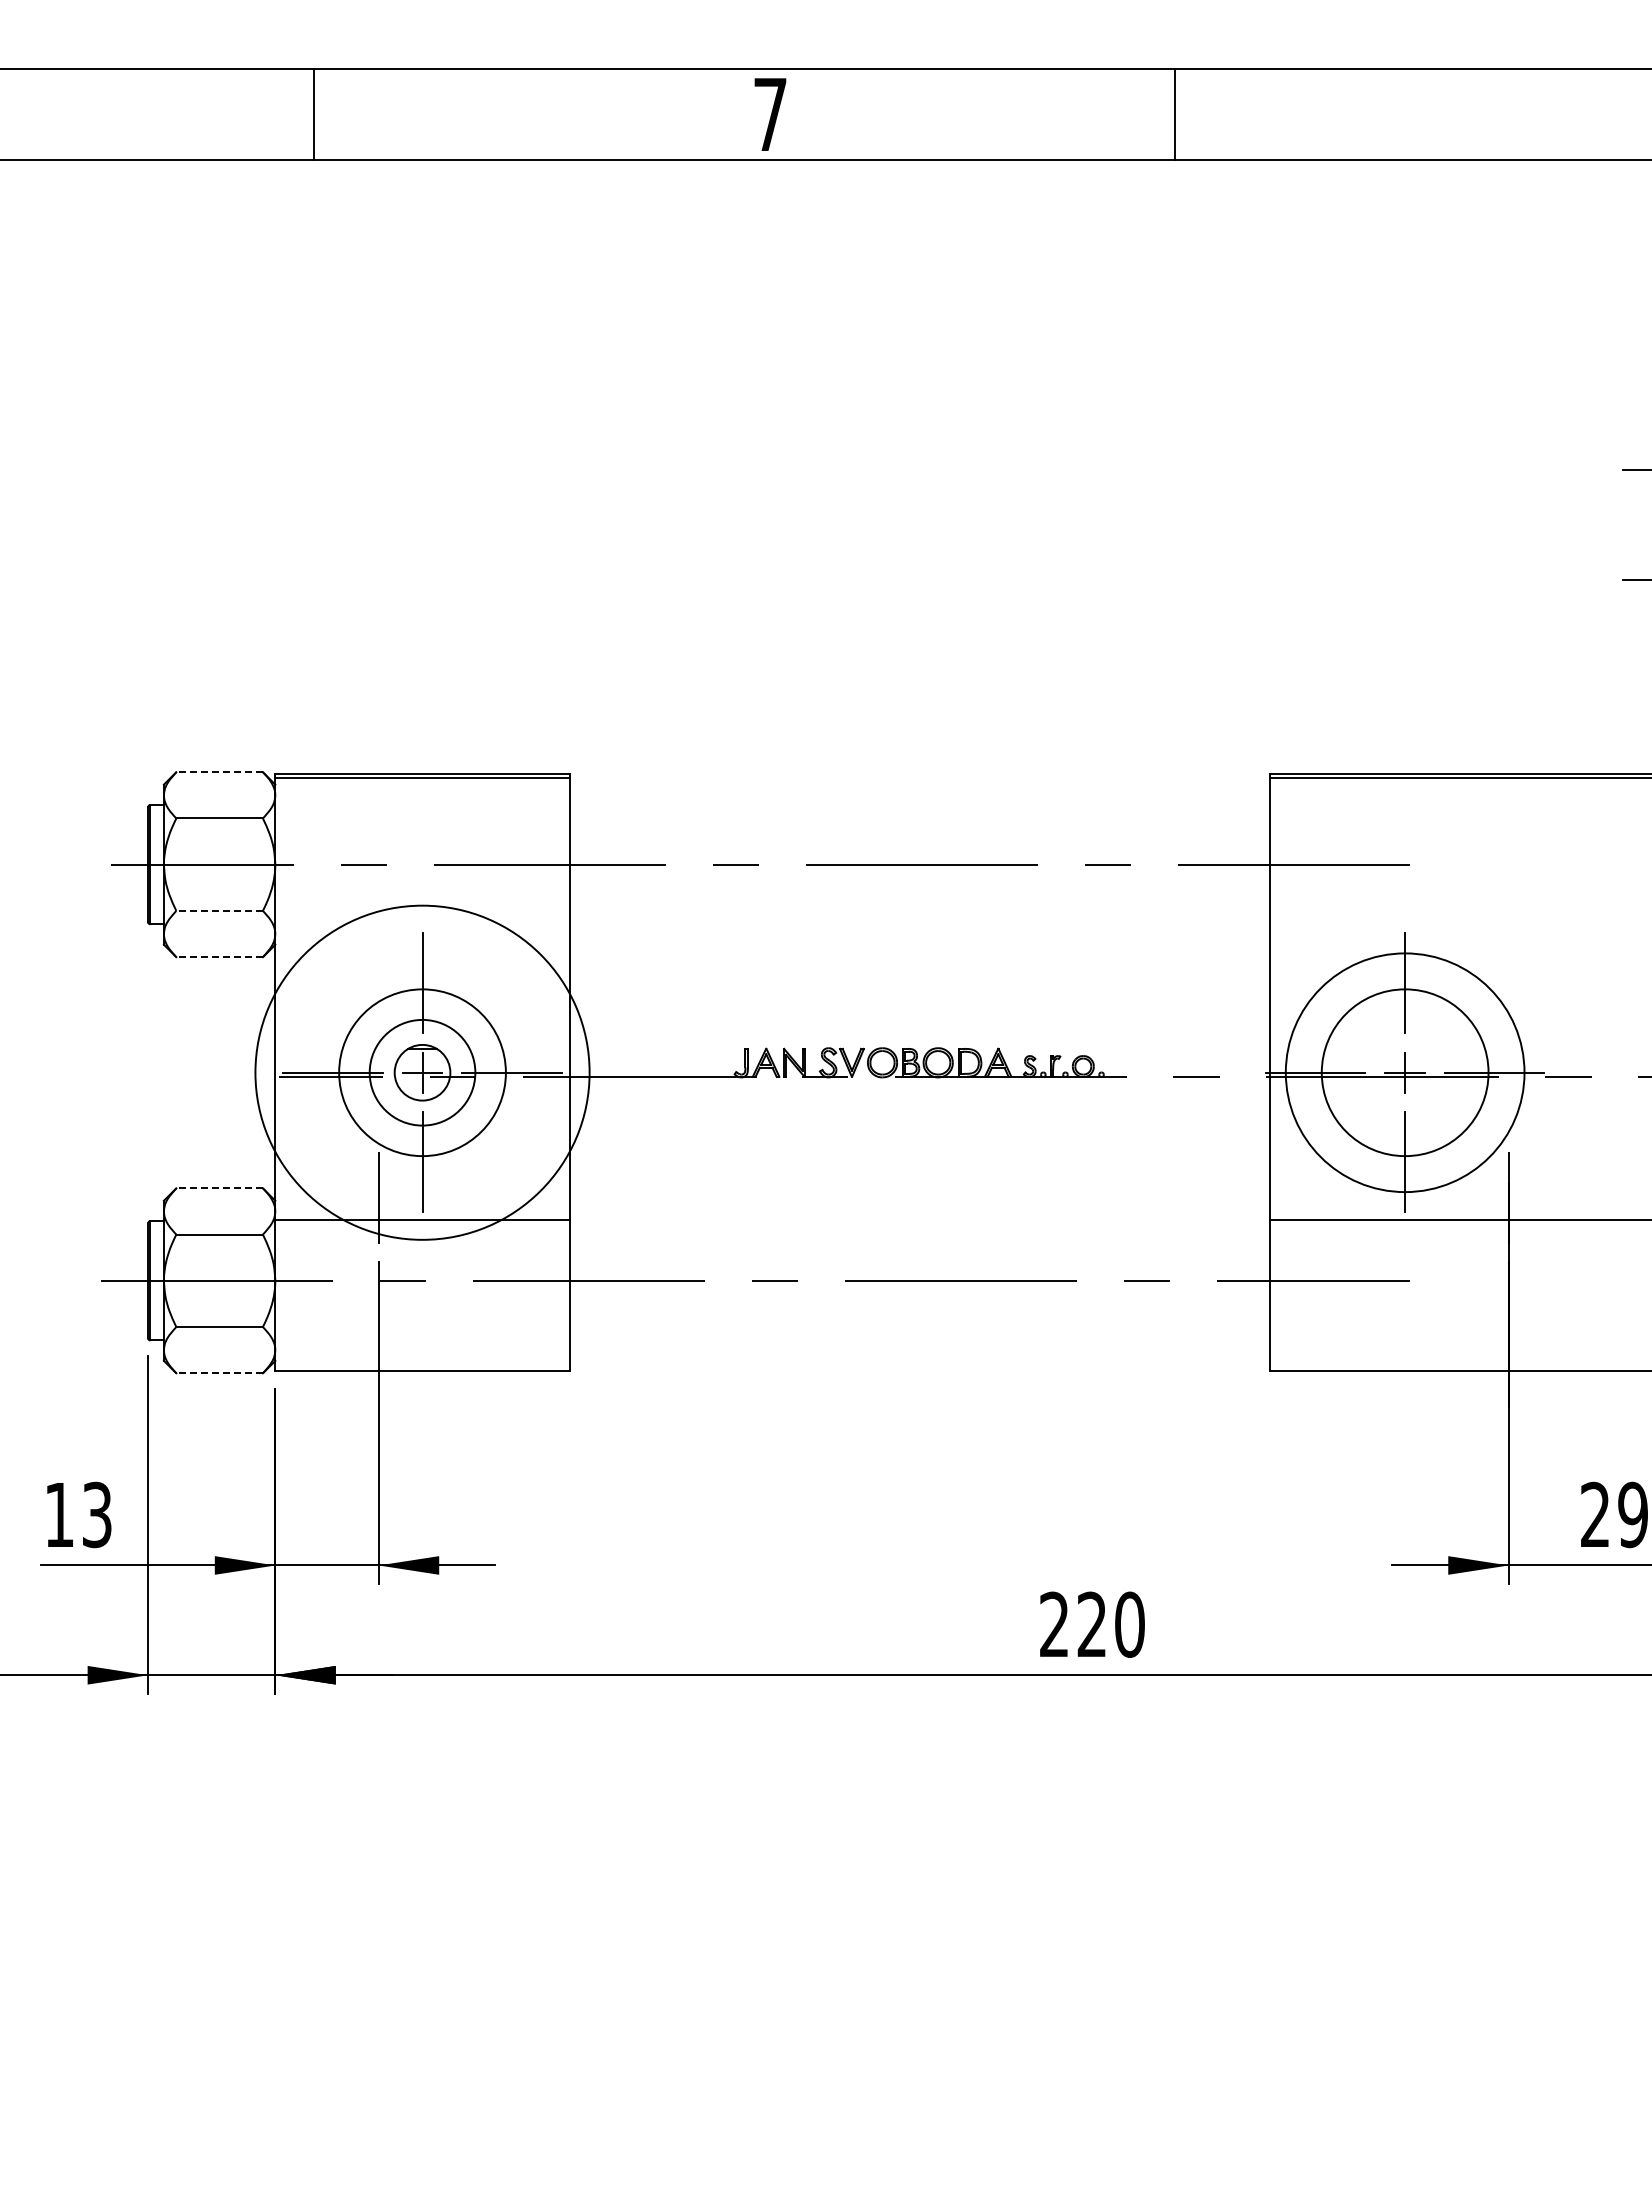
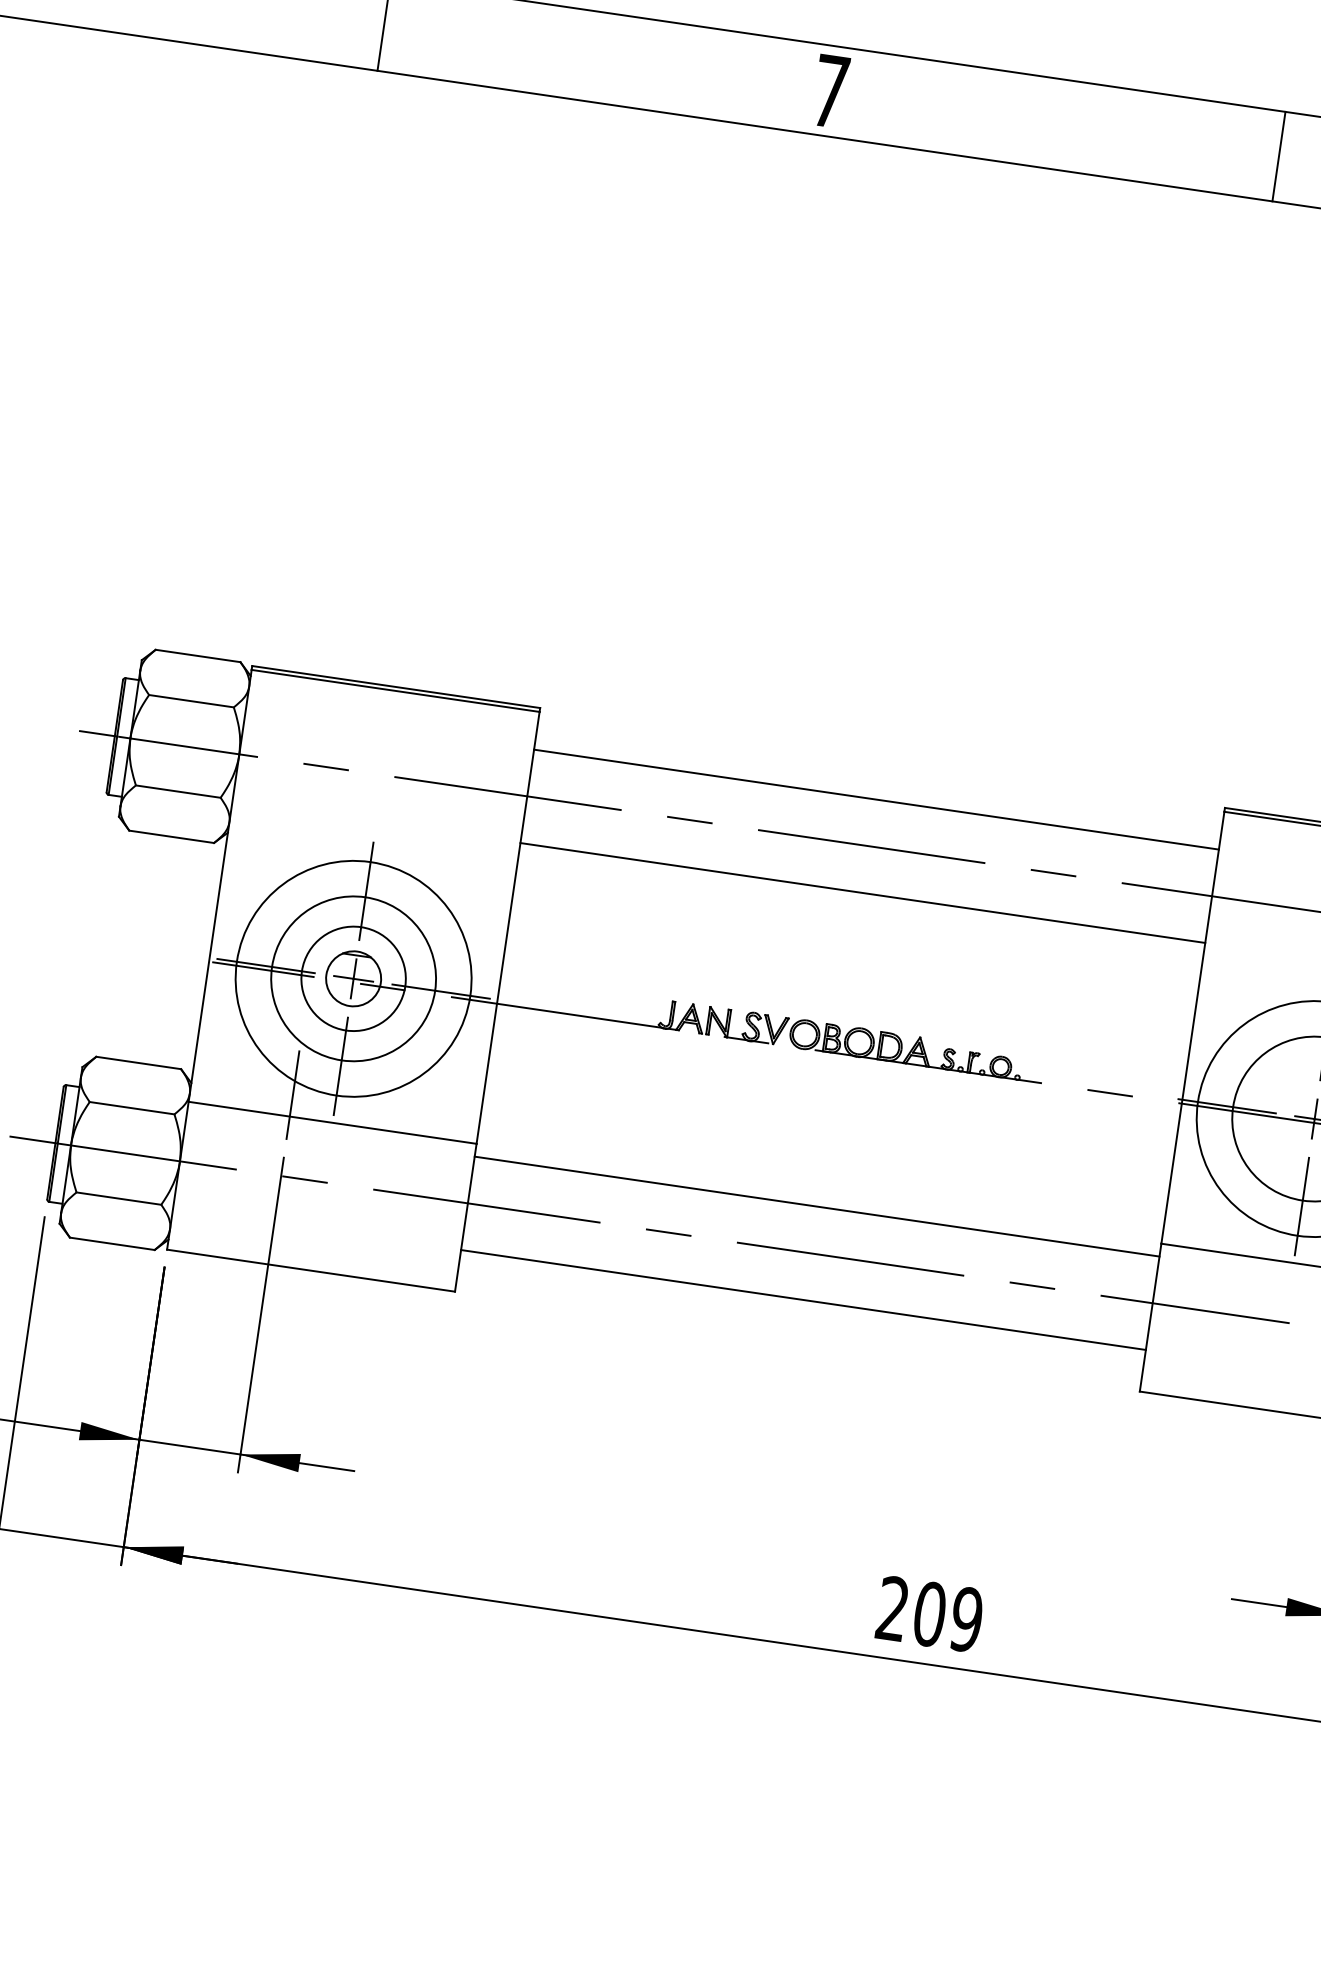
line: (1174, 114) -> (1278, 156), moved
line: (219, 772) -> (197, 656), dashed -> solid
line: (919, 816) -> (876, 799), added
line: (219, 910) -> (178, 791), dashed -> solid
line: (919, 912) -> (862, 893), added
line: (219, 957) -> (171, 837), dashed -> solid
circle: (422, 1072) -> (353, 978), size x0.71
line: (219, 1188) -> (138, 1063), dashed -> solid
line: (919, 1233) -> (816, 1206), added
line: (919, 1328) -> (803, 1299), added
line: (219, 1373) -> (112, 1244), dashed -> solid
text: (1110, 1624) -> (947, 1616), 220 -> 209

